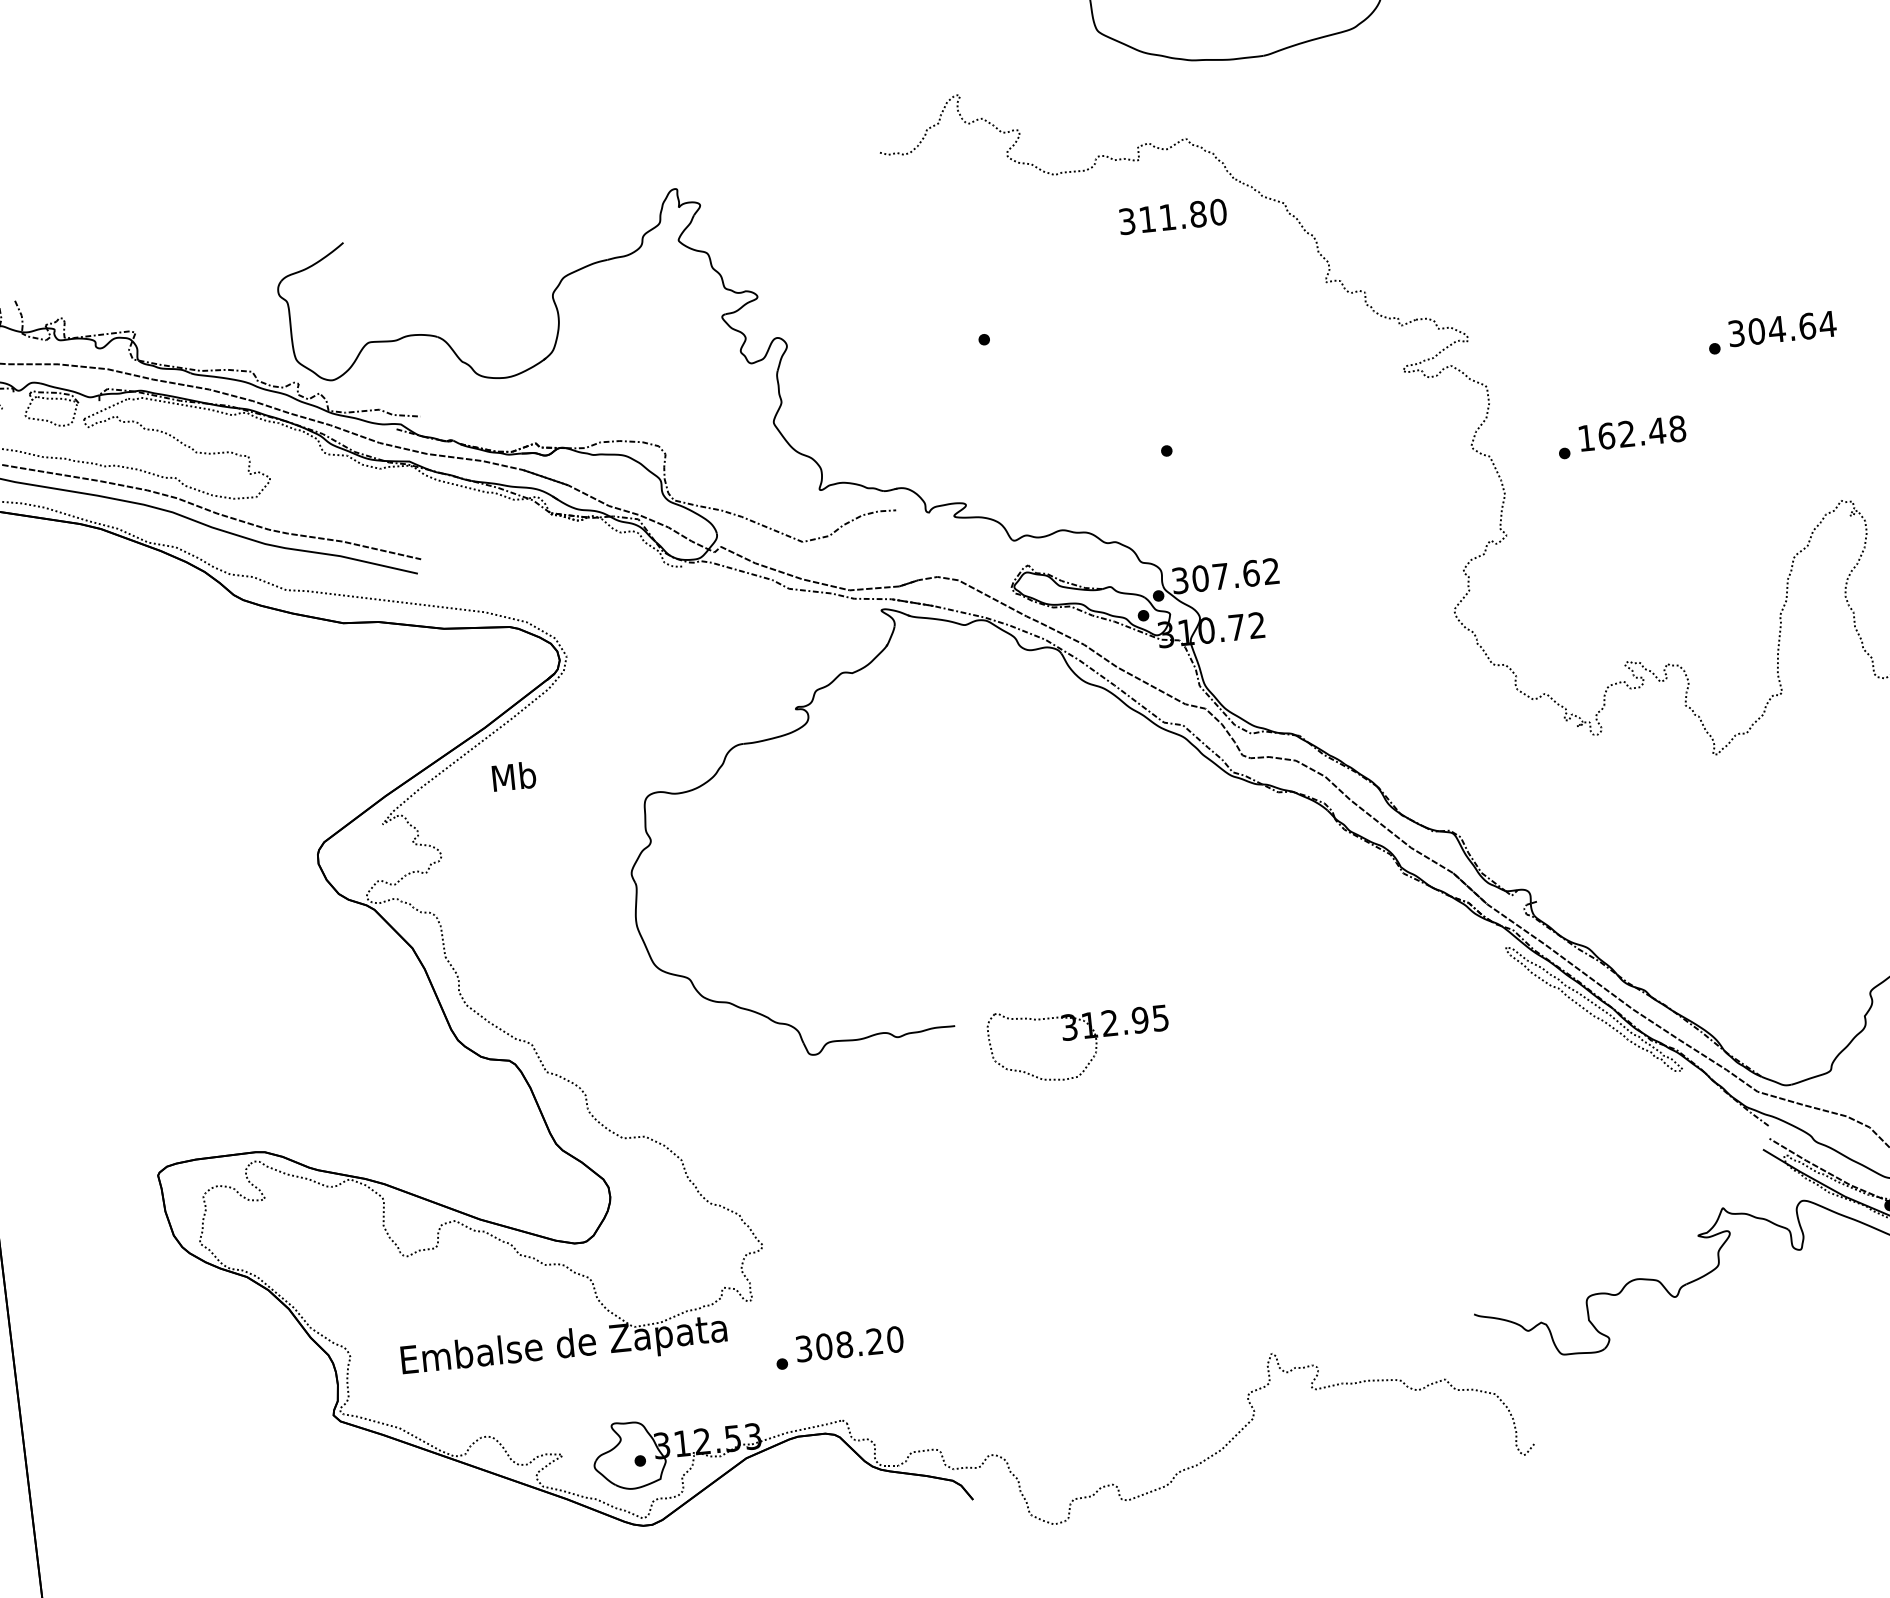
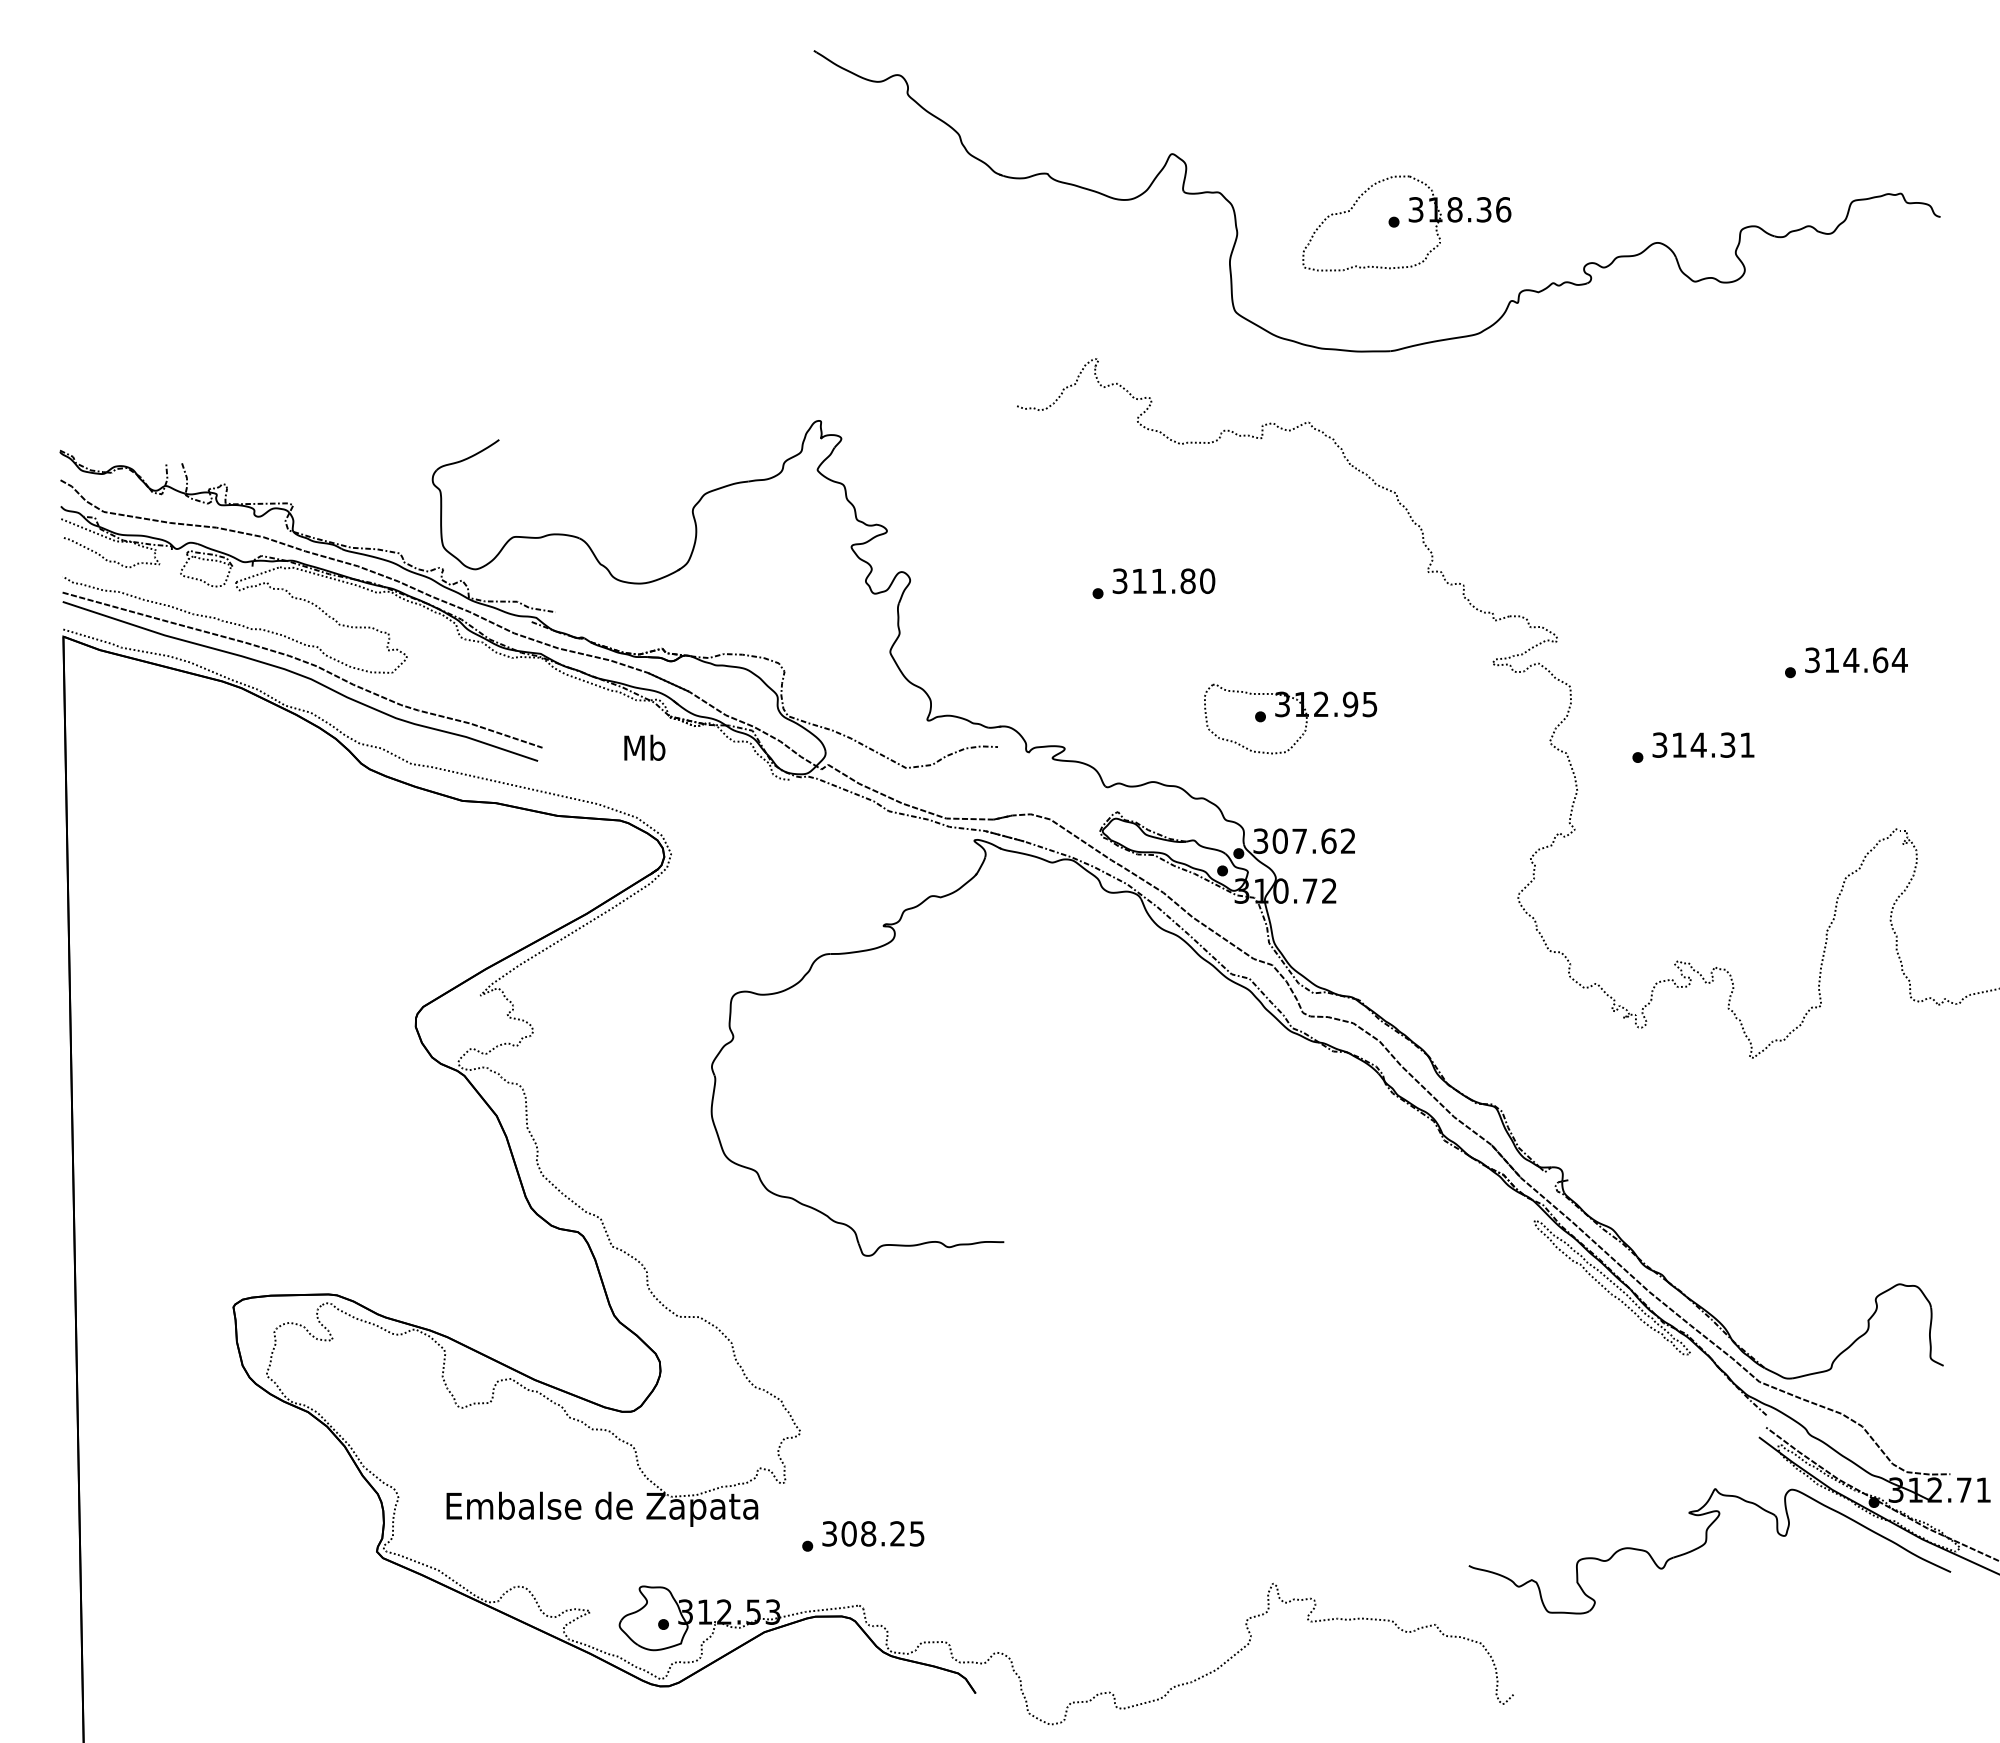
text: (1172, 217) -> (1163, 581), moved
text: (1756, 331) -> (1831, 660), 304.64 -> 314.64
text: (1631, 432) -> (1703, 744), 162.48 -> 314.31
text: (513, 776) -> (644, 747), moved
part: (1079, 1041) -> (1290, 718), moved
text: (894, 1339) -> (916, 1533), 308.20 -> 308.25

